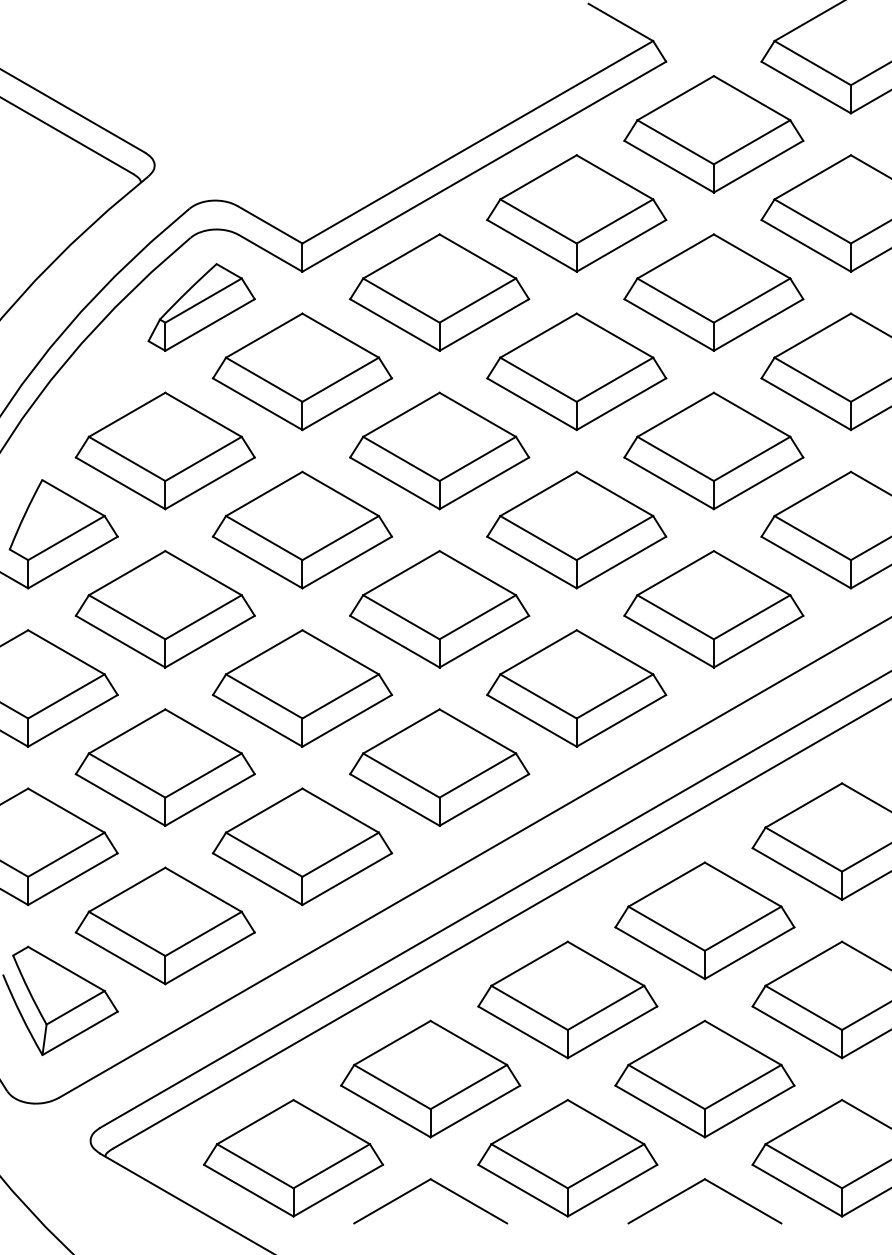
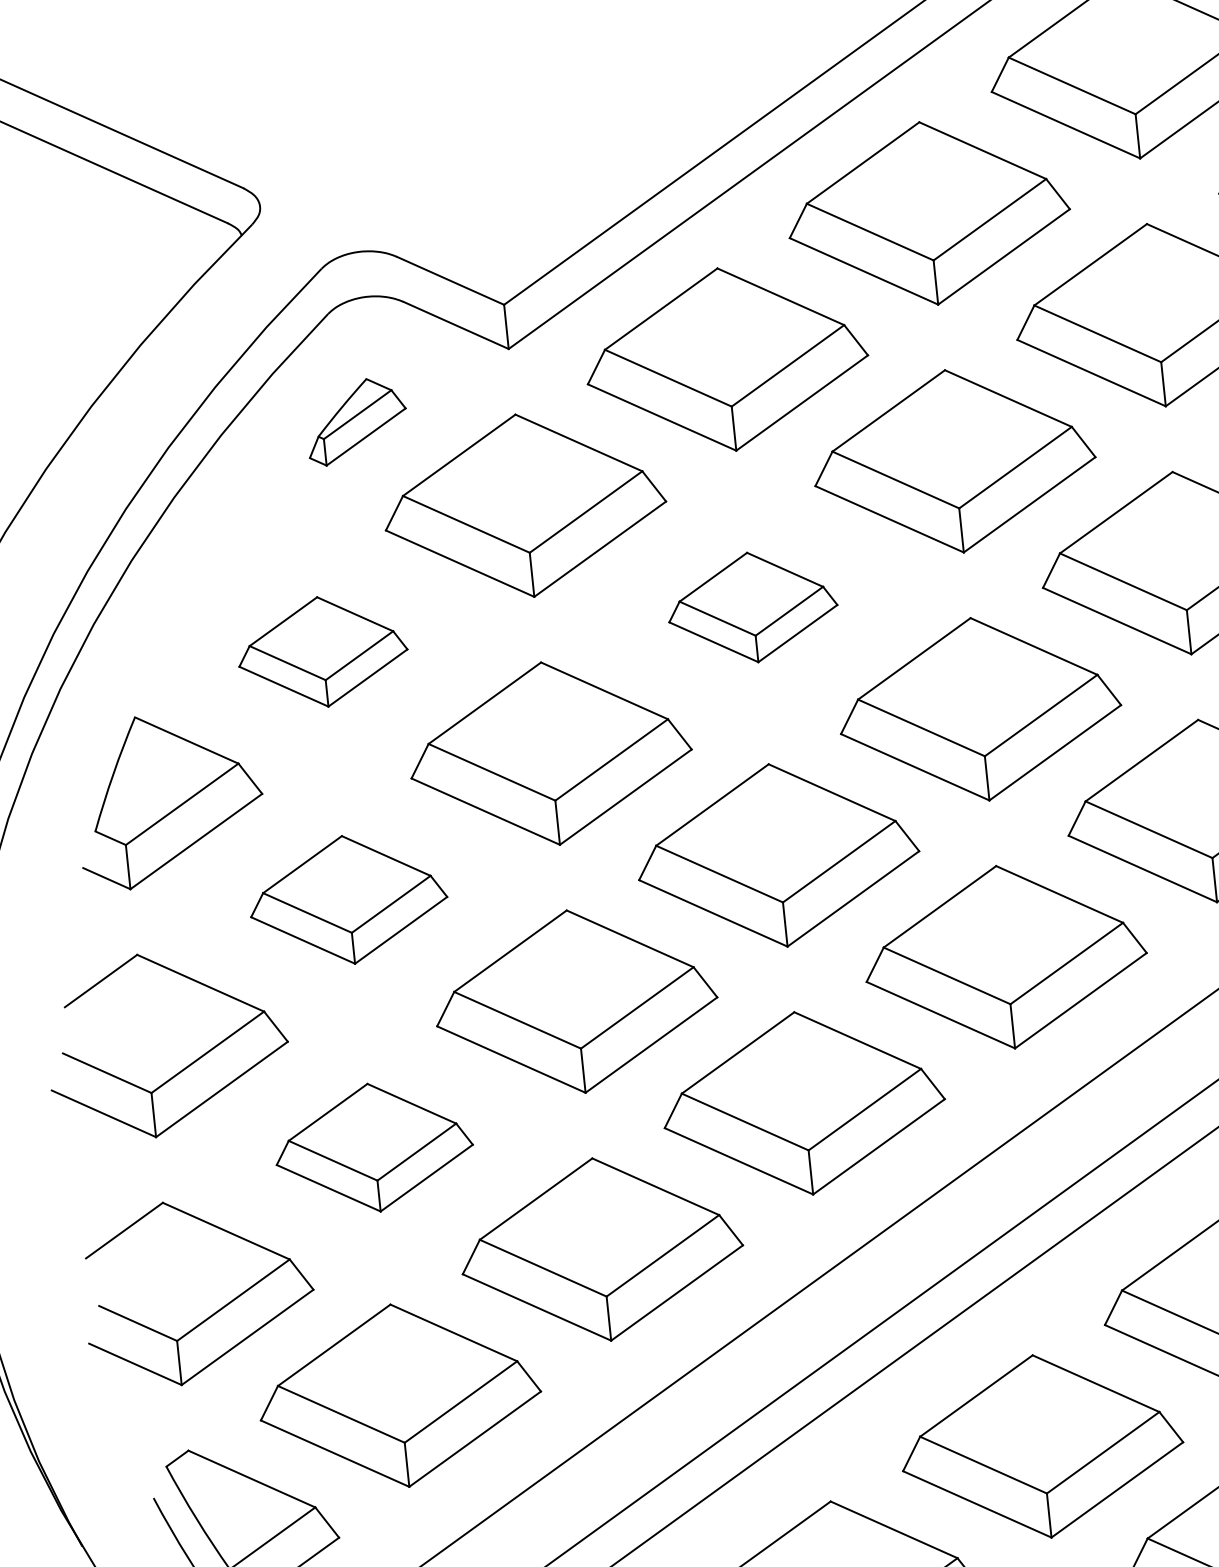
part: (201, 307) -> (356, 421), size x0.6
part: (164, 450) -> (321, 651), size x0.6
part: (439, 450) -> (752, 606), size x0.6
part: (164, 609) -> (347, 900), size x0.7
part: (164, 767) -> (372, 1147), size x0.7

